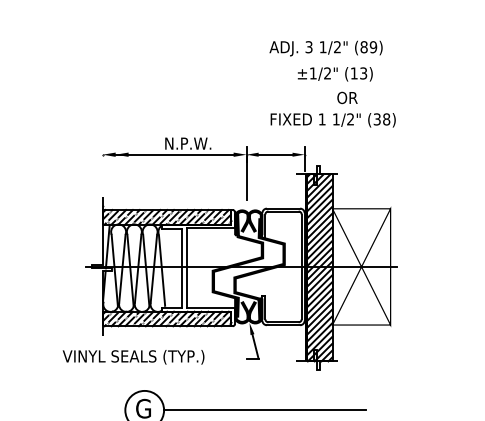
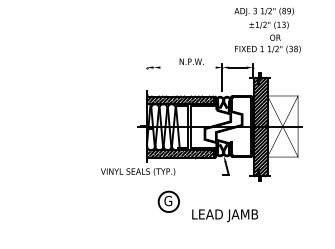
line: (174, 154) -> (184, 67), removed
text: (134, 356) -> (138, 171), moved
line: (263, 409) -> (231, 201), removed

